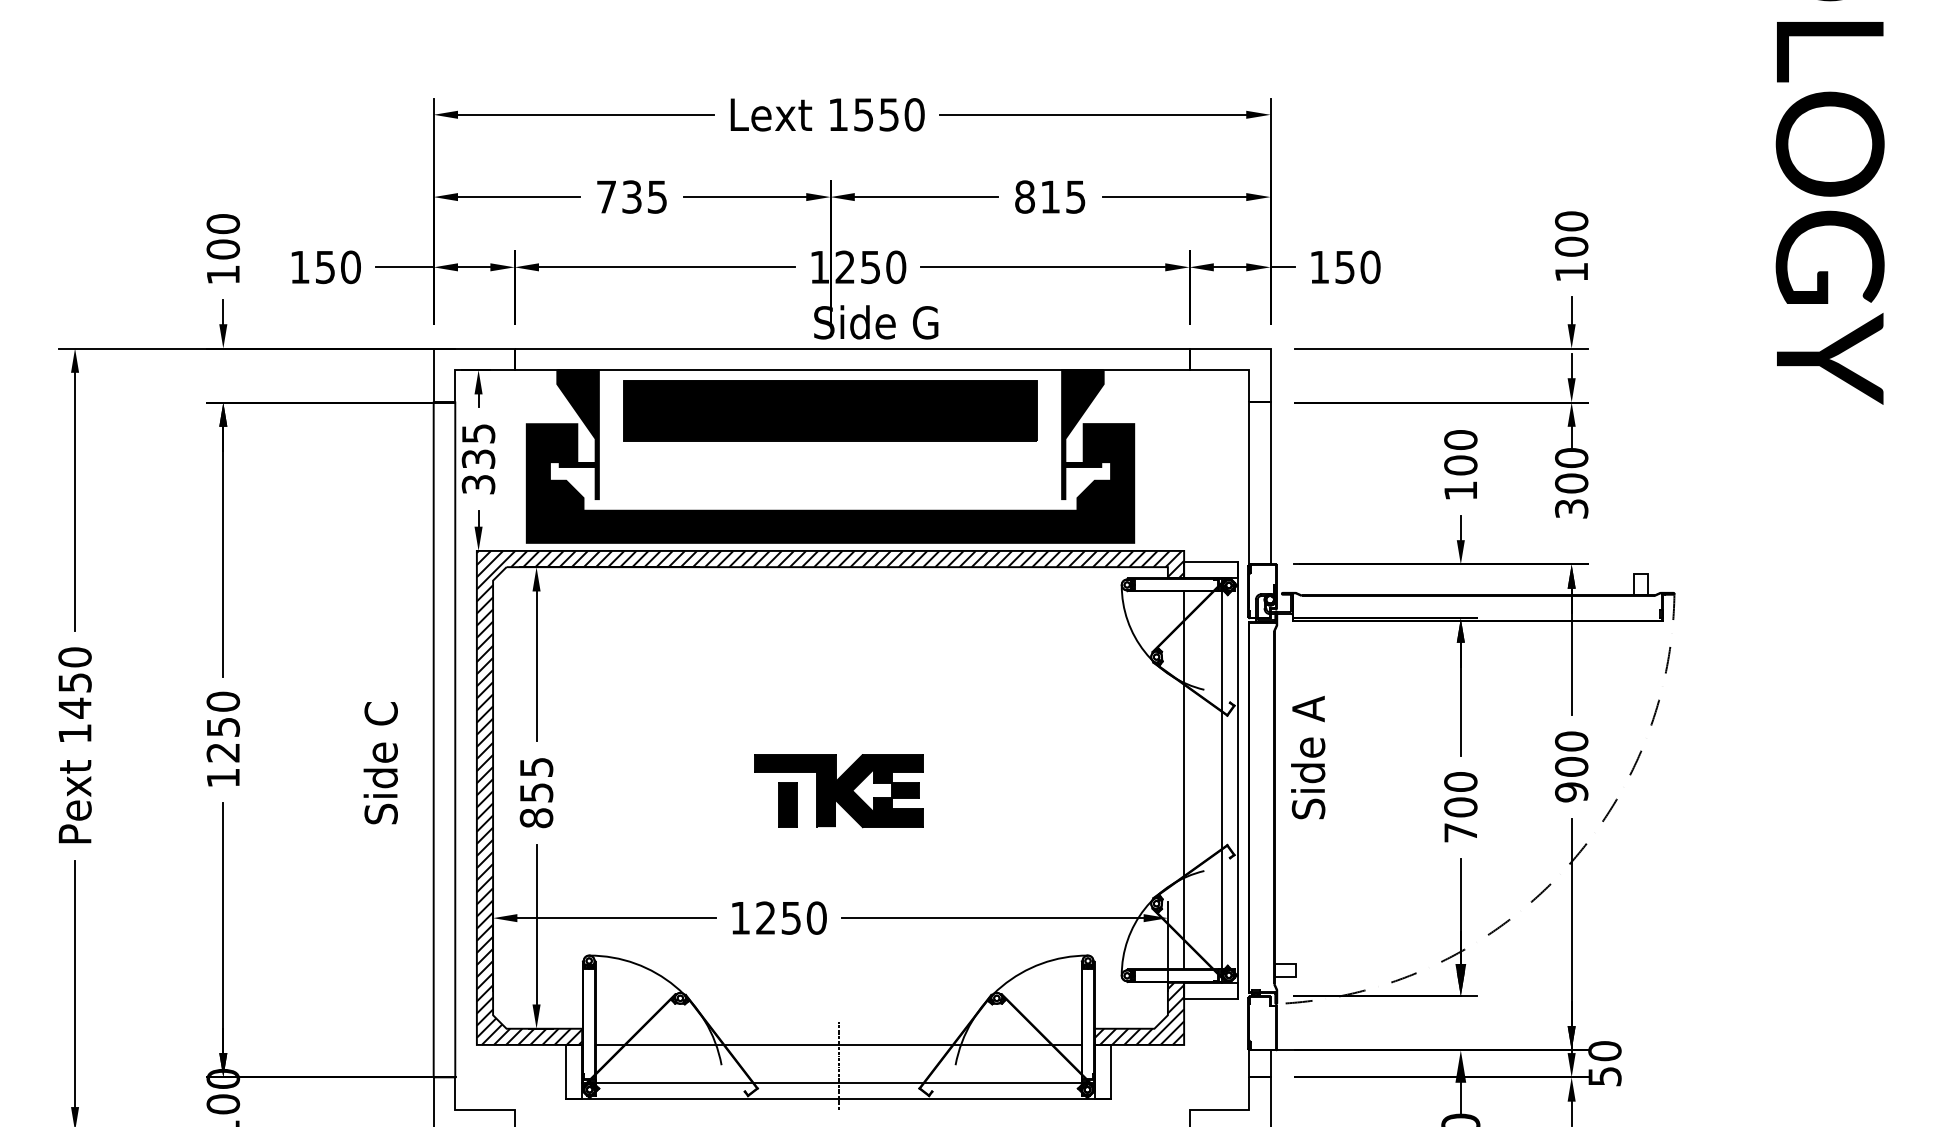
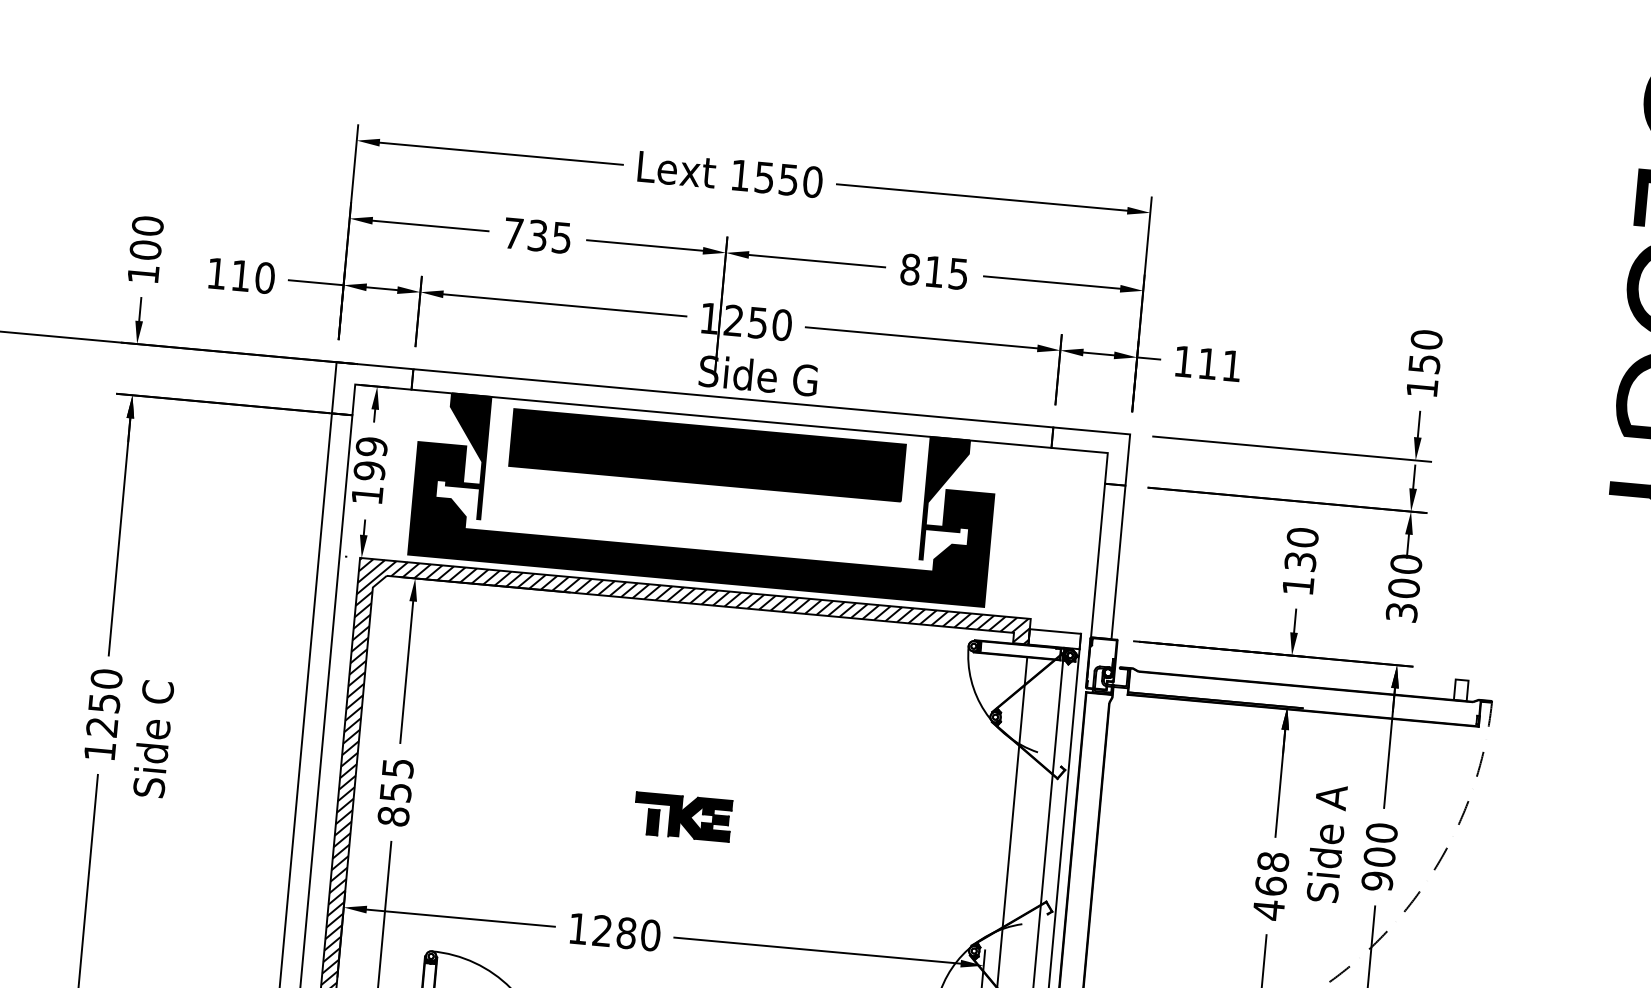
text: (1571, 246) -> (1424, 363), 100 -> 150
text: (325, 267) -> (241, 276), 150 -> 110
text: (1357, 267) -> (1219, 365), 150 -> 111
text: (478, 458) -> (369, 470), 335 -> 199
text: (1460, 465) -> (1300, 561), 100 -> 130
text: (1308, 757) -> (1327, 843), moved
text: (380, 763) -> (152, 739), moved
part: (838, 791) -> (682, 817), size x0.6
text: (1460, 807) -> (1270, 886), 700 -> 468
text: (791, 917) -> (626, 932), 1250 -> 1280

